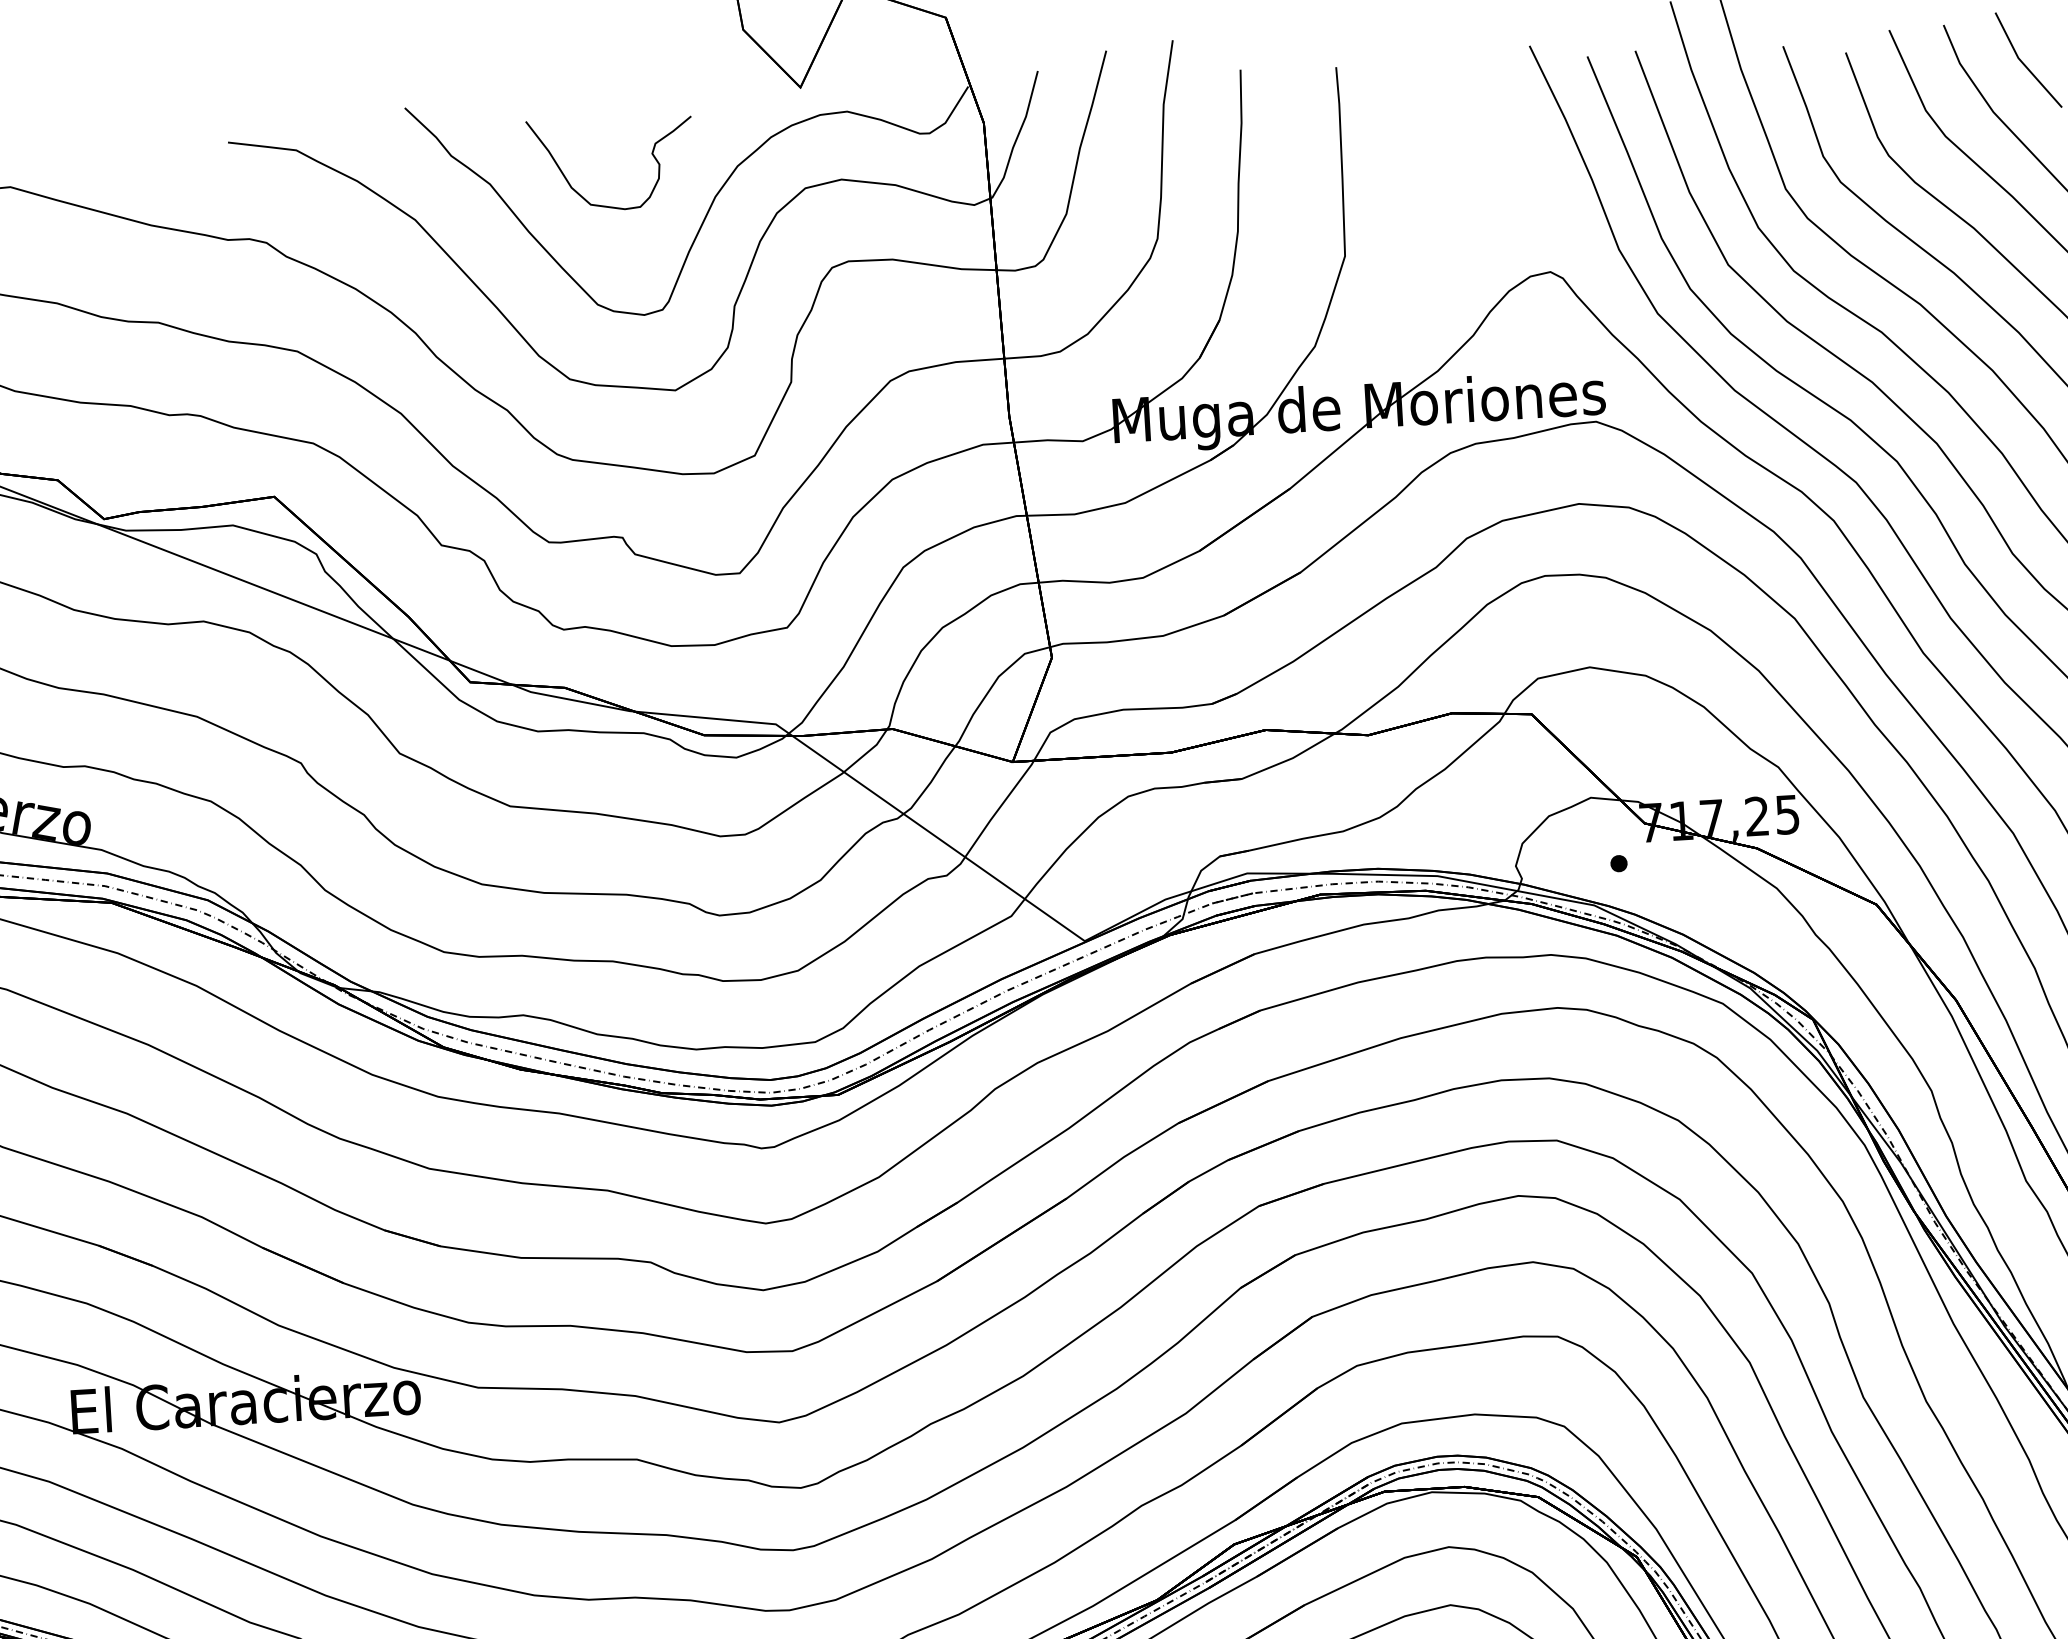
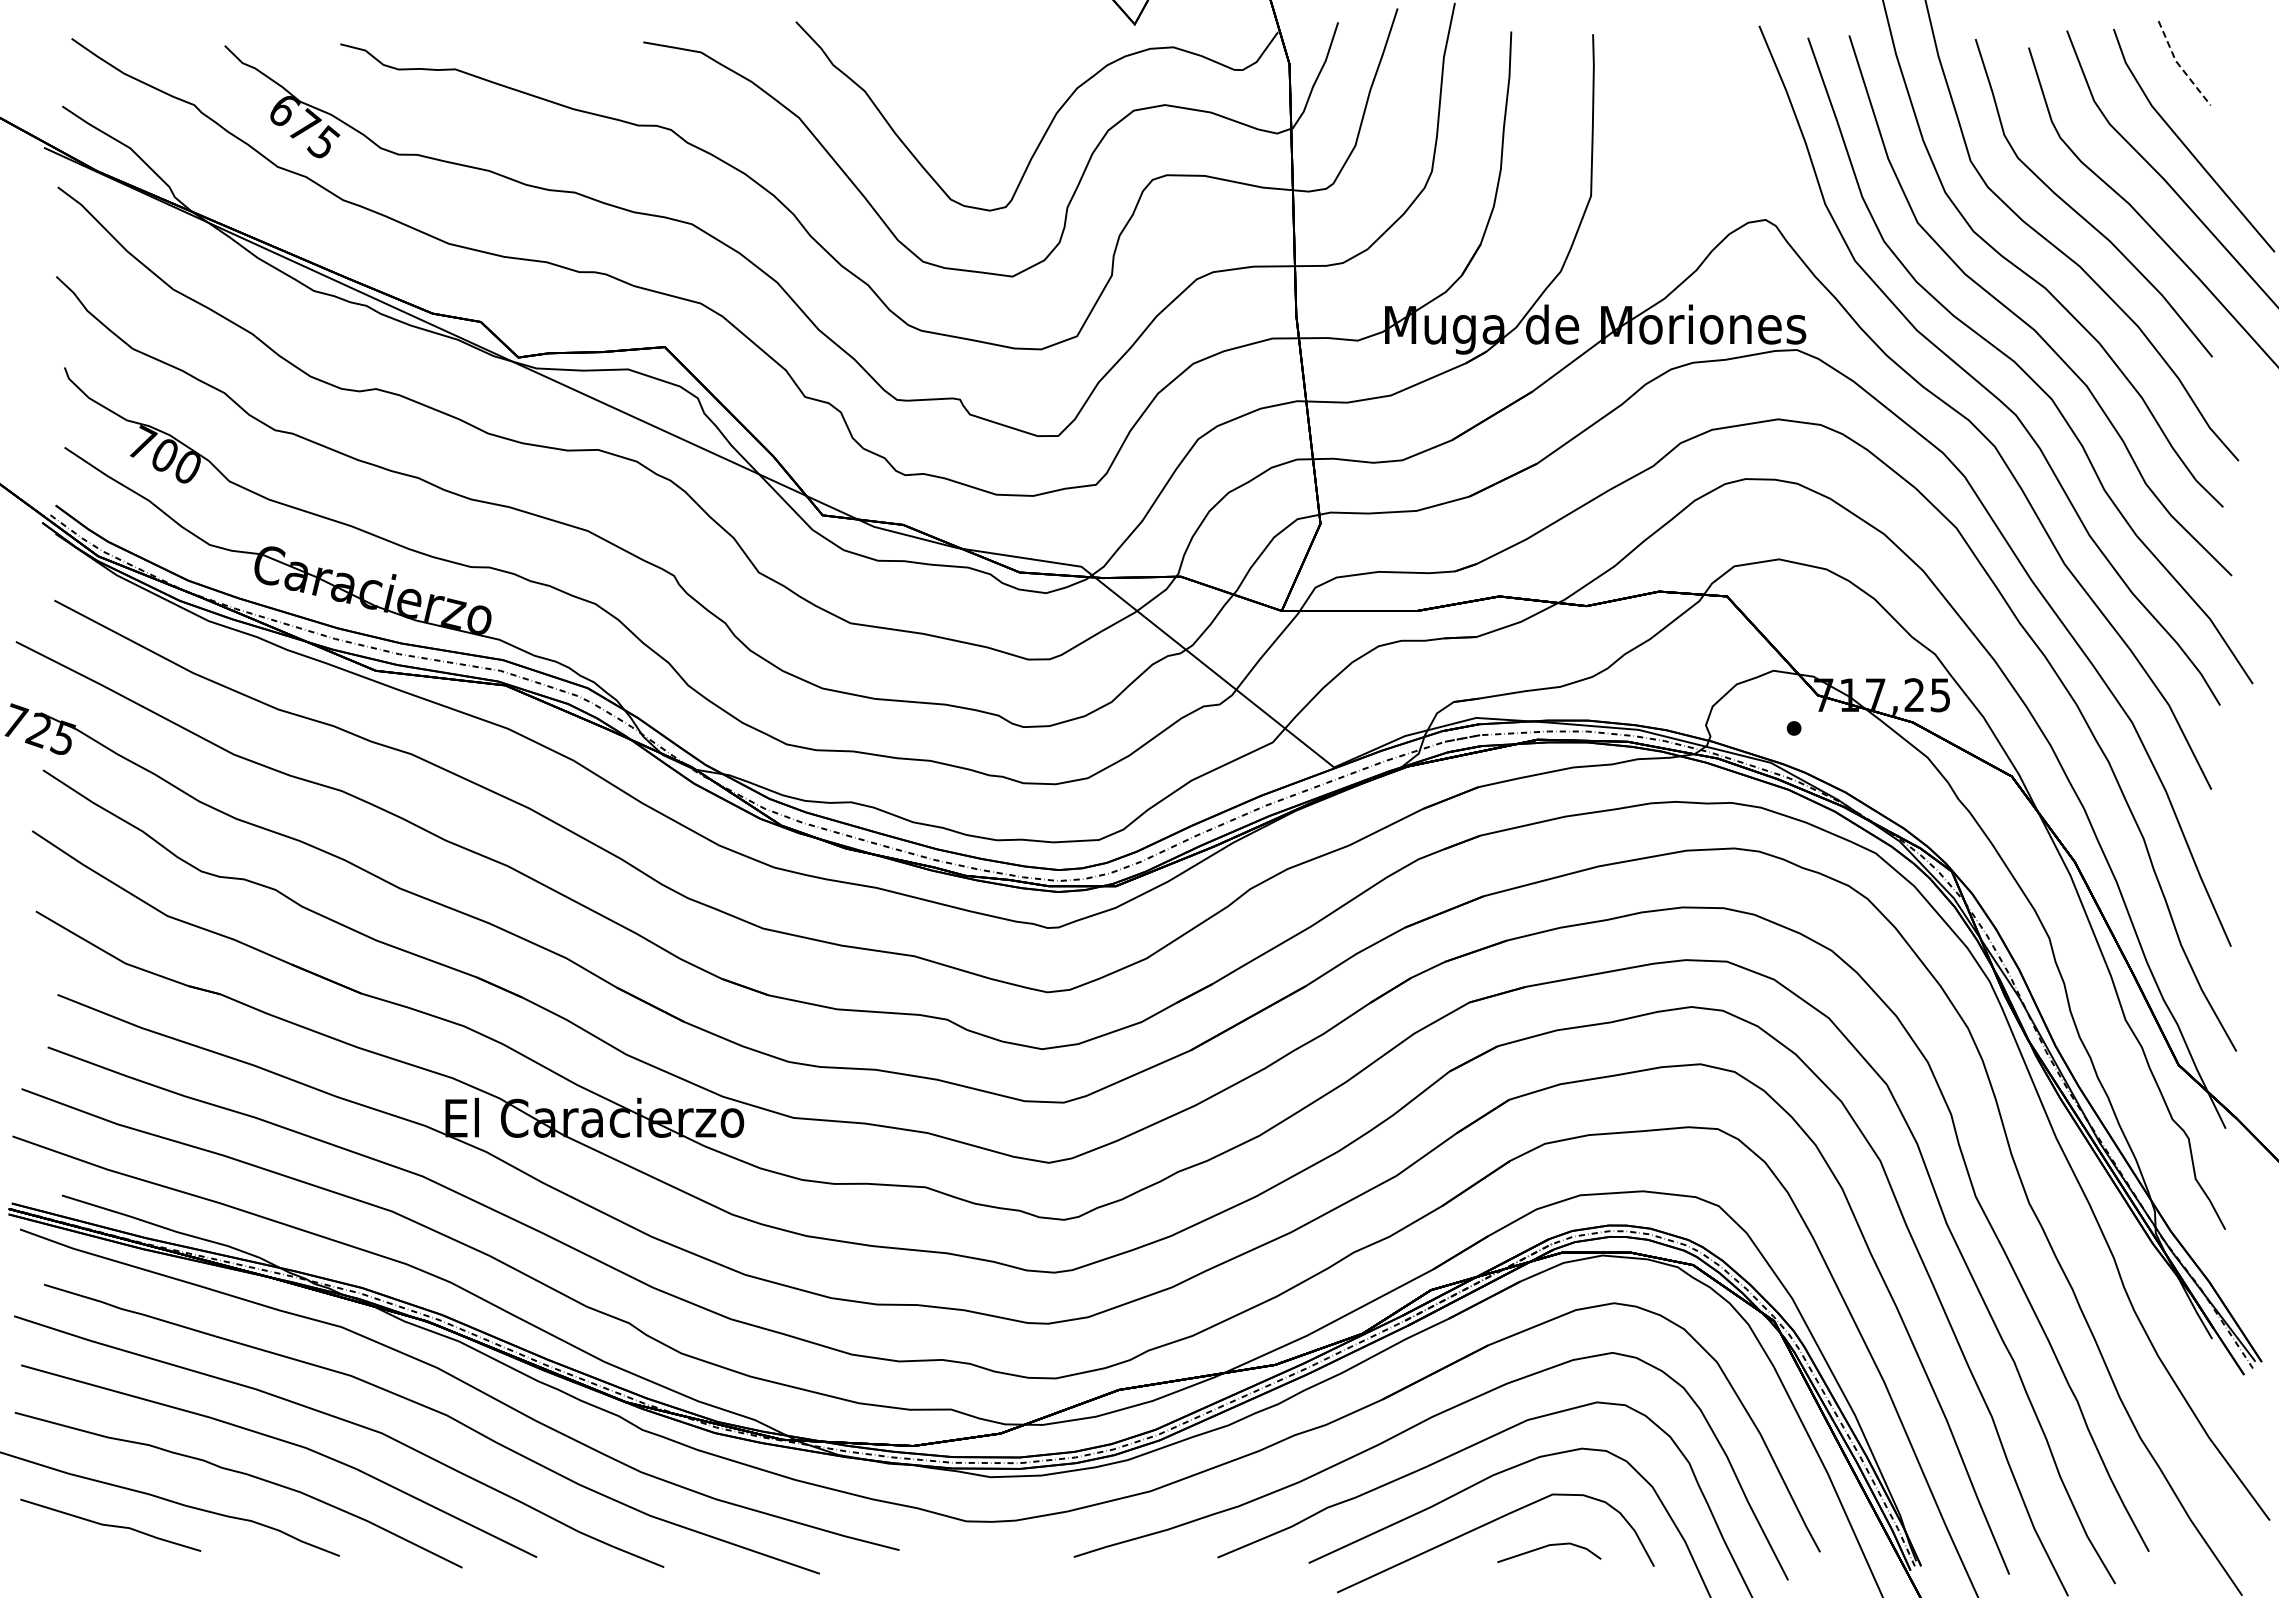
line: (2022, 63) -> (2179, 65), solid -> dashed
curve: (651, 155) -> (1004, 74), removed

